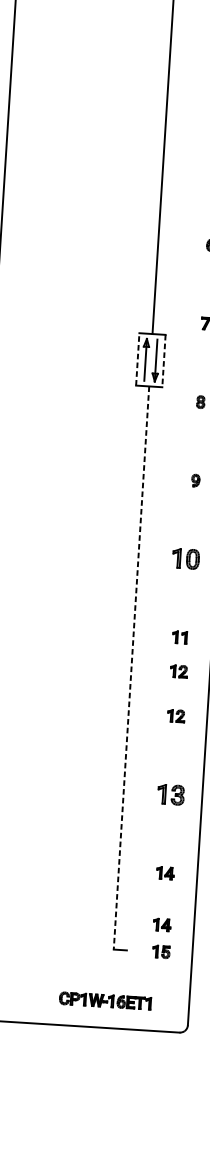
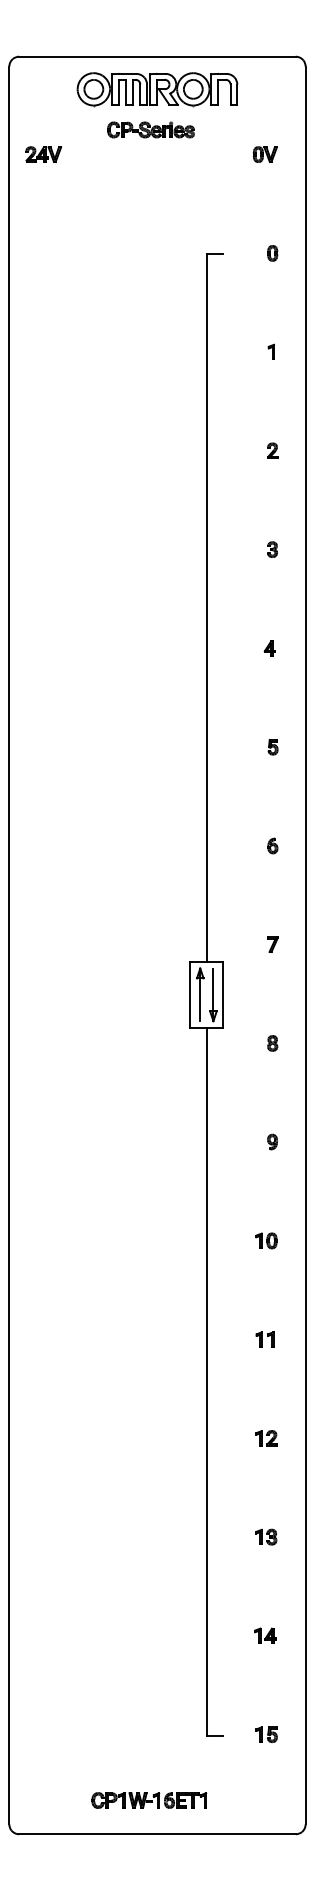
line: (137, 359) -> (190, 994), dashed -> solid
line: (164, 360) -> (223, 994), dashed -> solid
part: (186, 558) -> (266, 1240), size x0.62
line: (131, 667) -> (206, 1381), dashed -> solid
part: (178, 671) -> (266, 1382), removed
part: (171, 794) -> (266, 1536), size x0.62
part: (162, 924) -> (265, 1700), removed
part: (105, 1000) -> (149, 1800), moved

